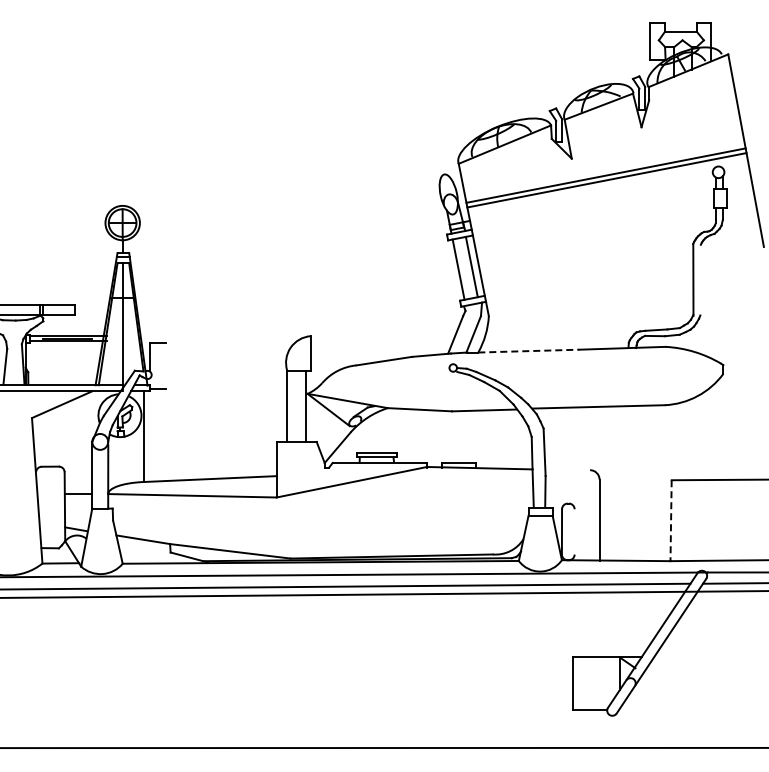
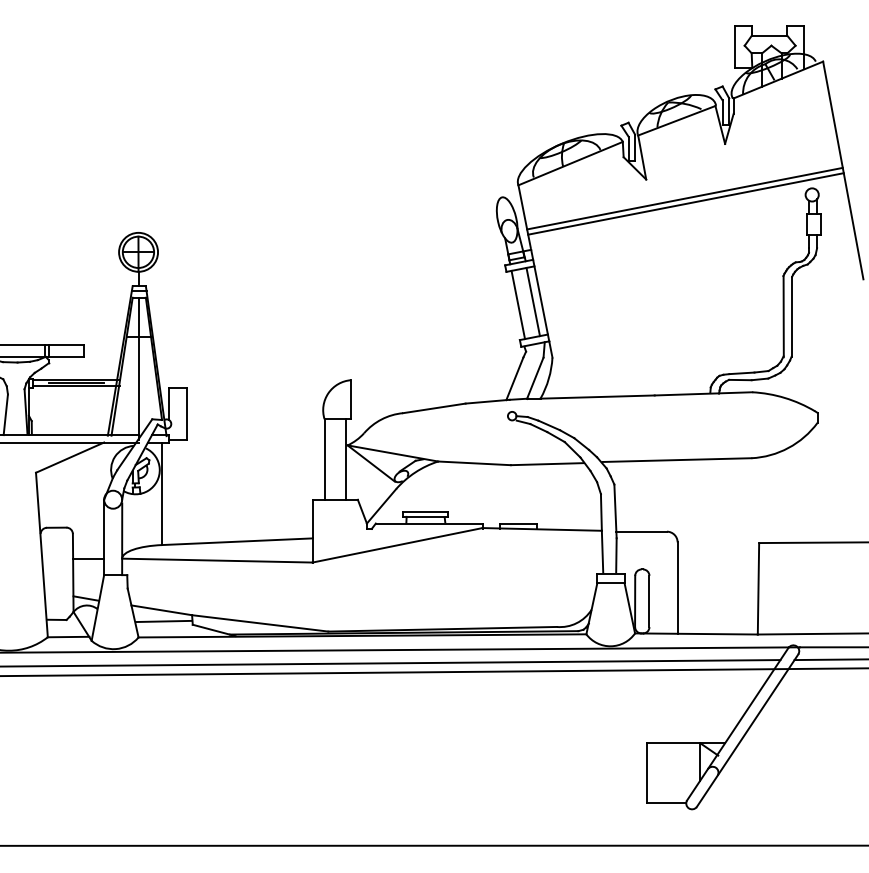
line: (700, 279) -> (791, 316), added
line: (528, 351) -> (597, 397), dashed -> solid
line: (166, 365) -> (188, 413), added
line: (567, 470) -> (641, 532), added
line: (671, 521) -> (758, 589), dashed -> solid
line: (574, 531) -> (649, 600), added
line: (145, 549) -> (164, 621), added

